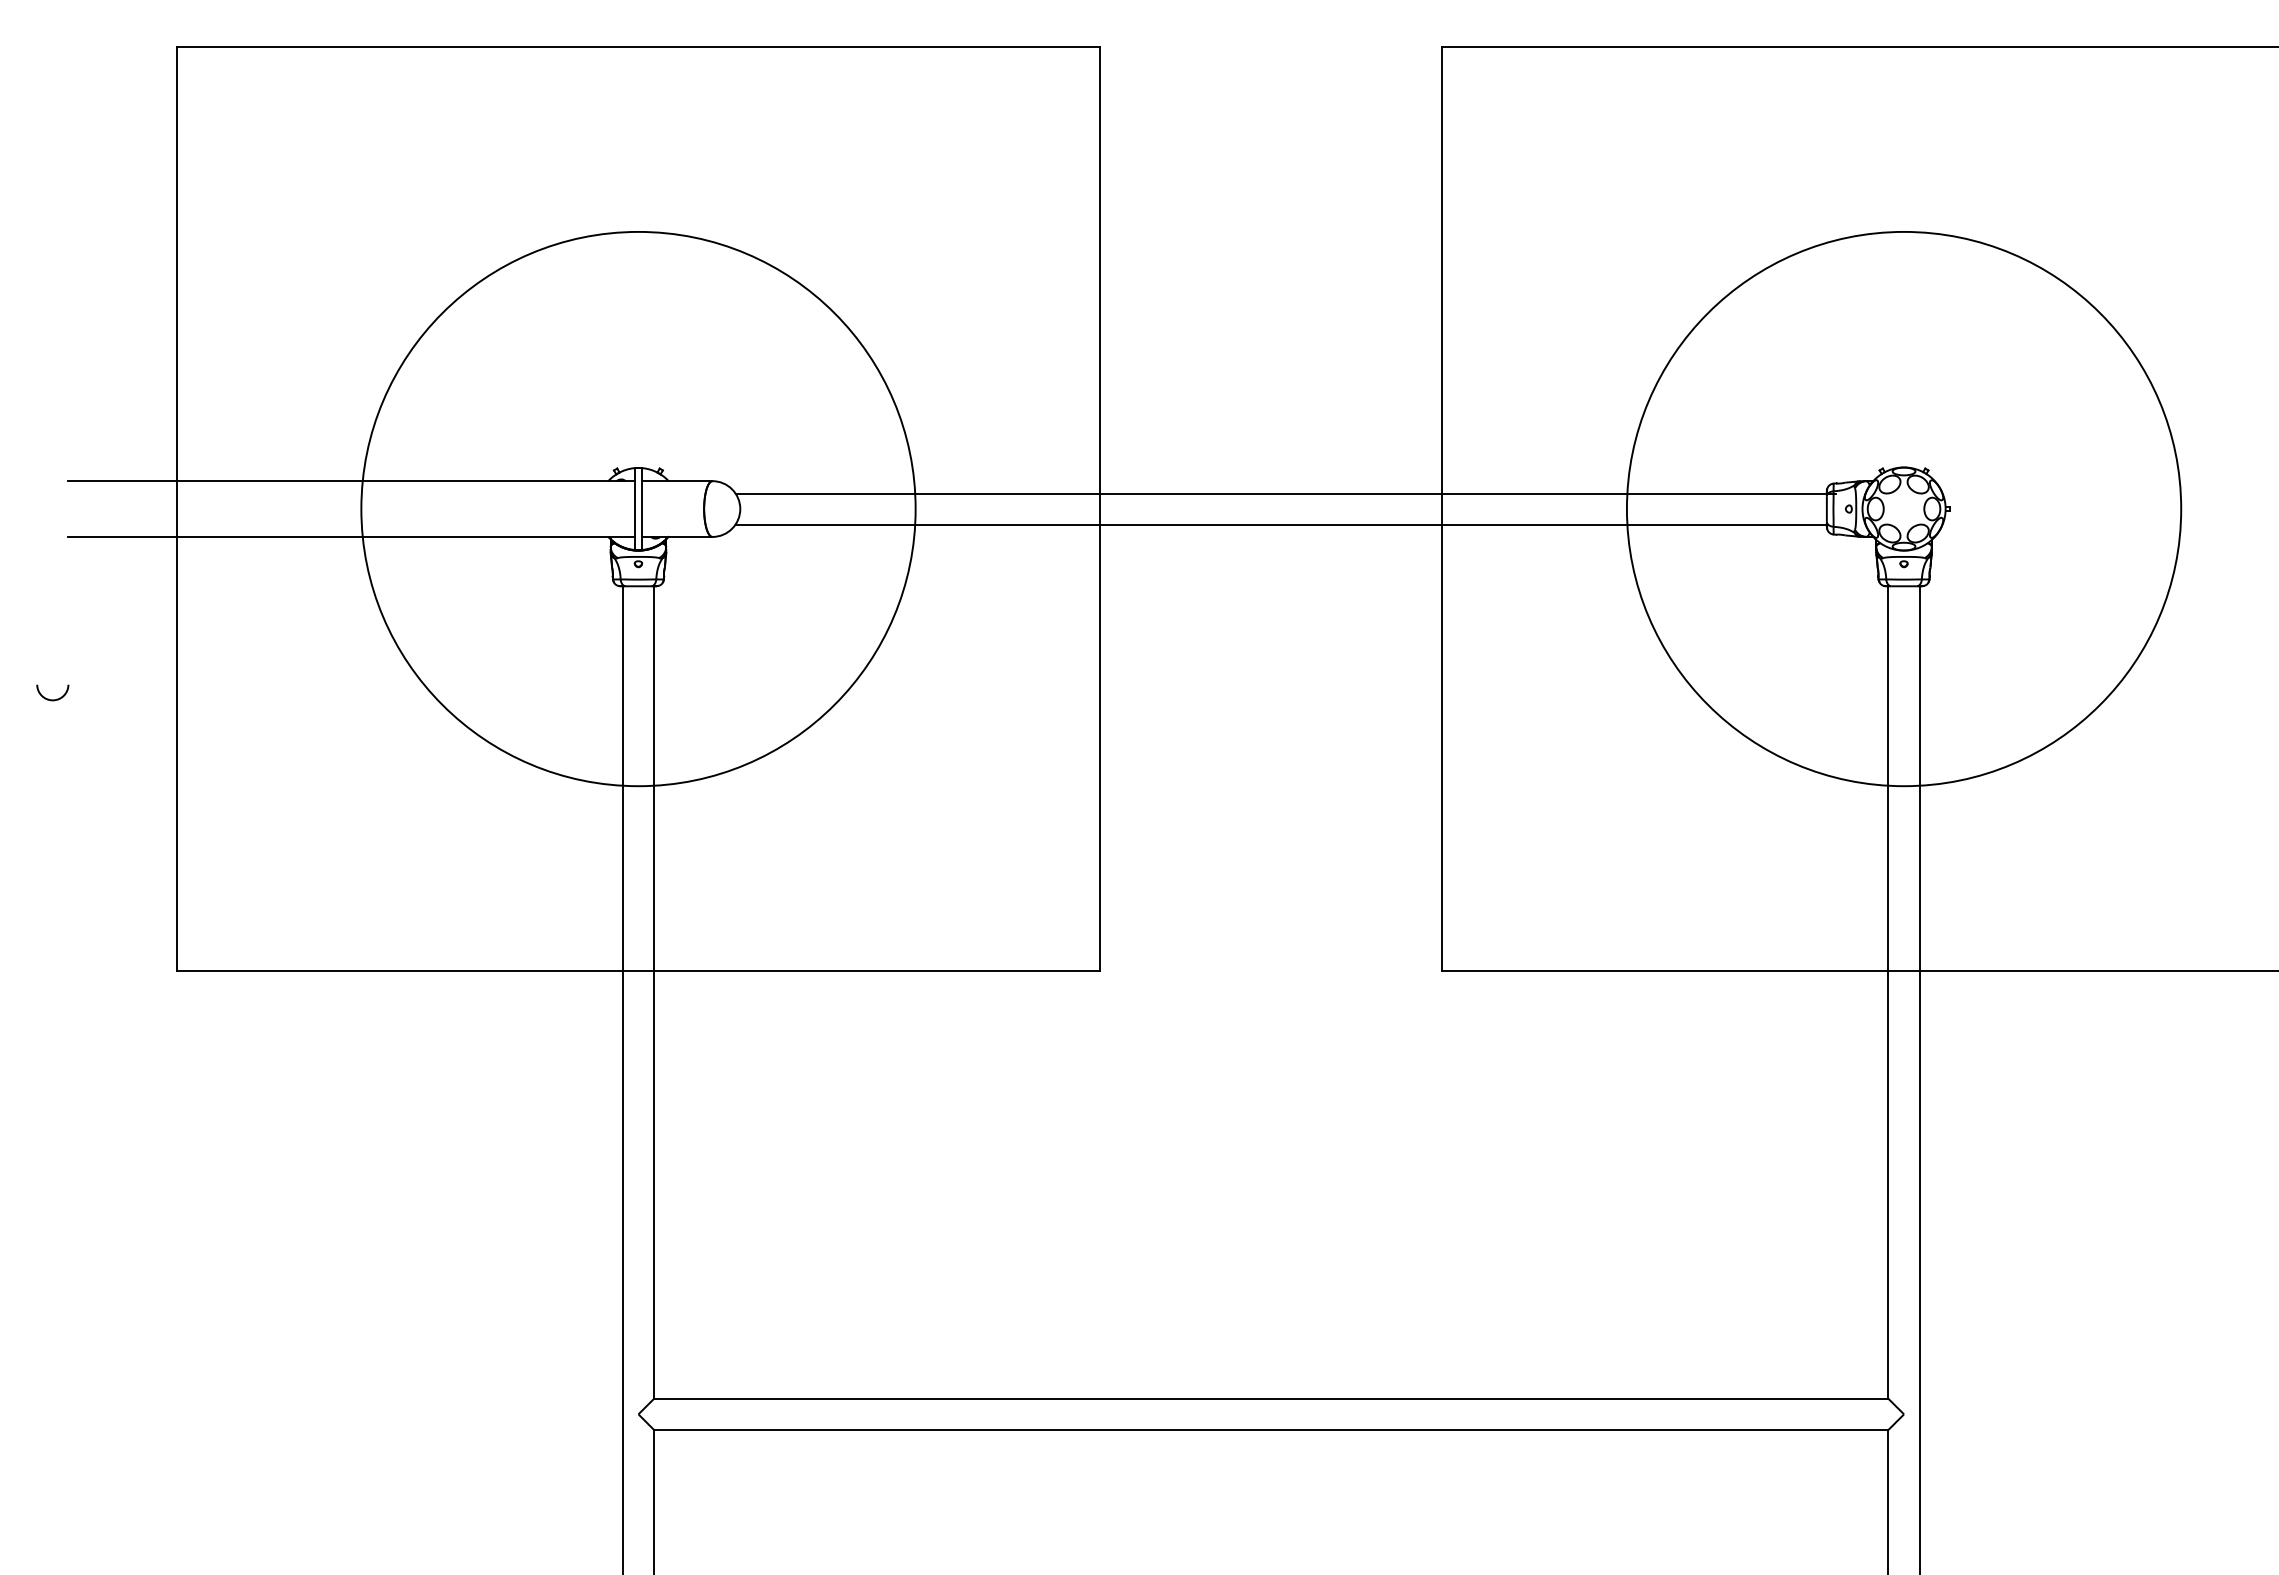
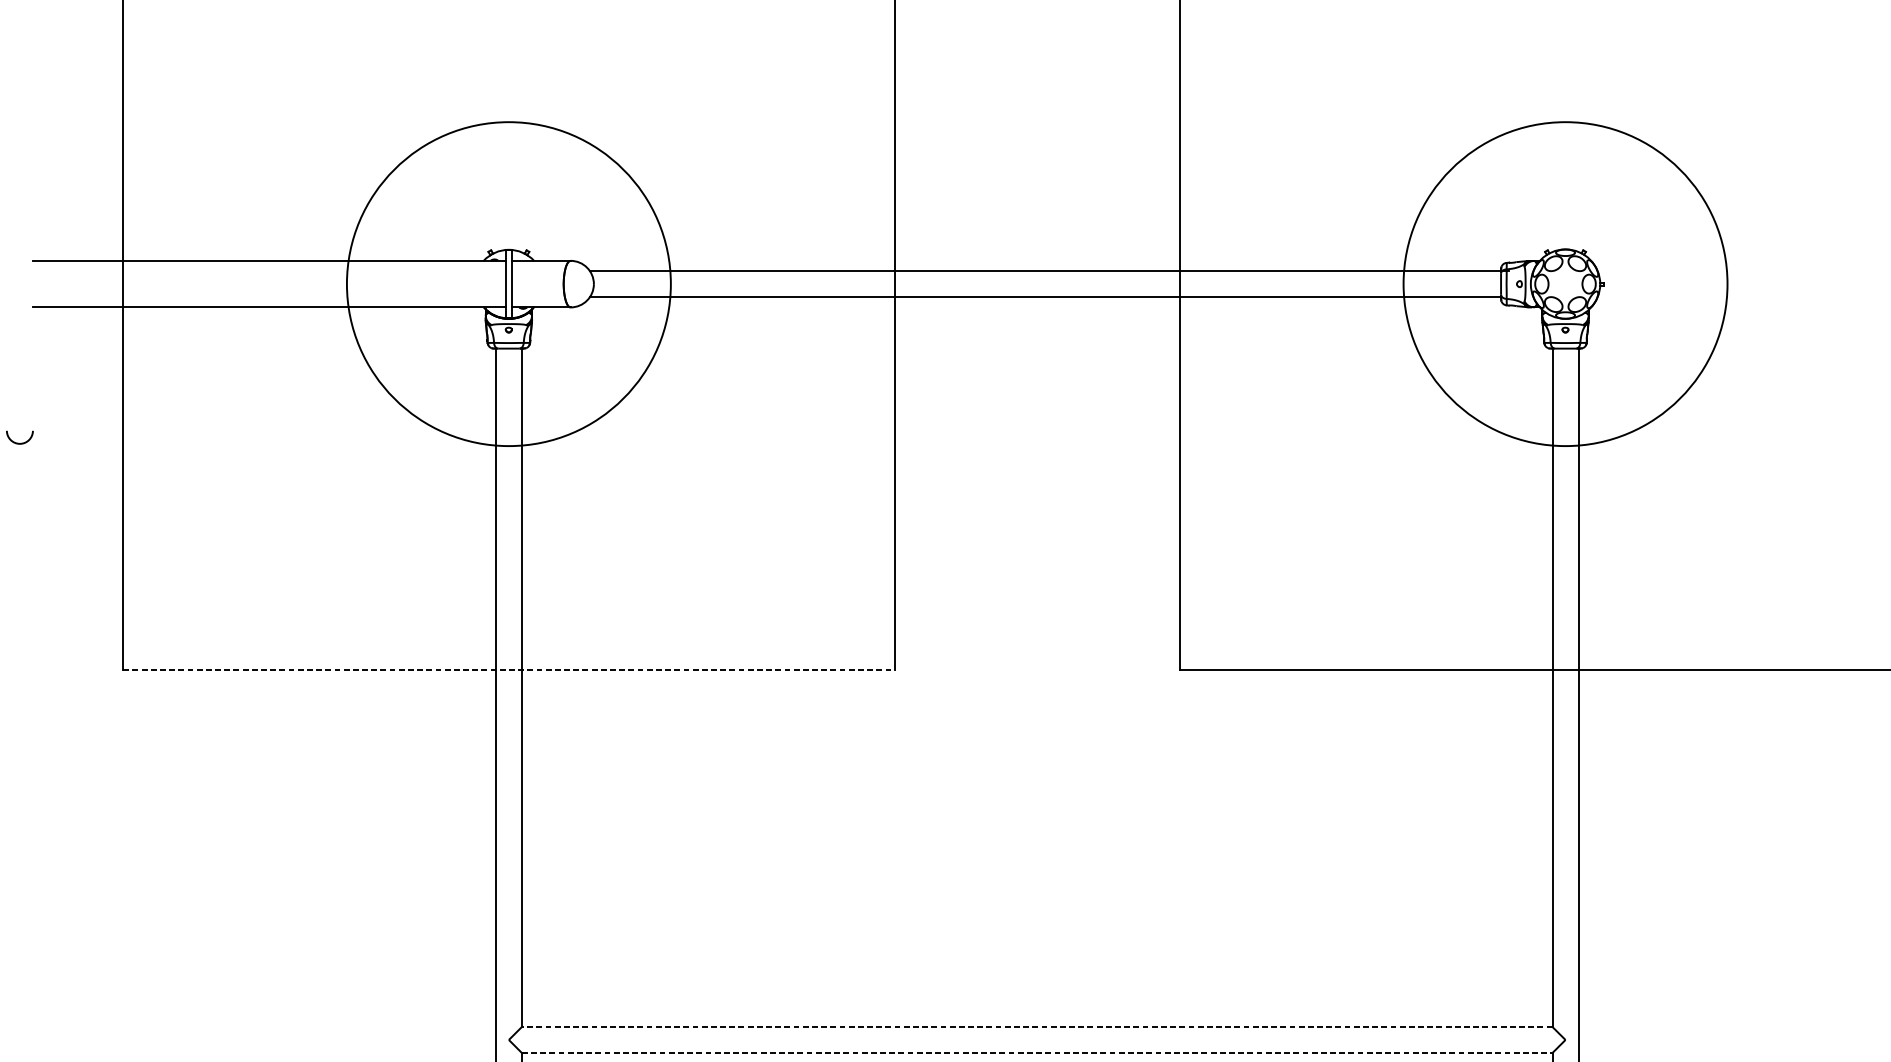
circle: (638, 508) -> (508, 283), size x0.7
circle: (1903, 508) -> (1565, 283), size x0.7
line: (638, 970) -> (508, 669), solid -> dashed
line: (1270, 1398) -> (1036, 1026), solid -> dashed
line: (1271, 1429) -> (1037, 1052), solid -> dashed

